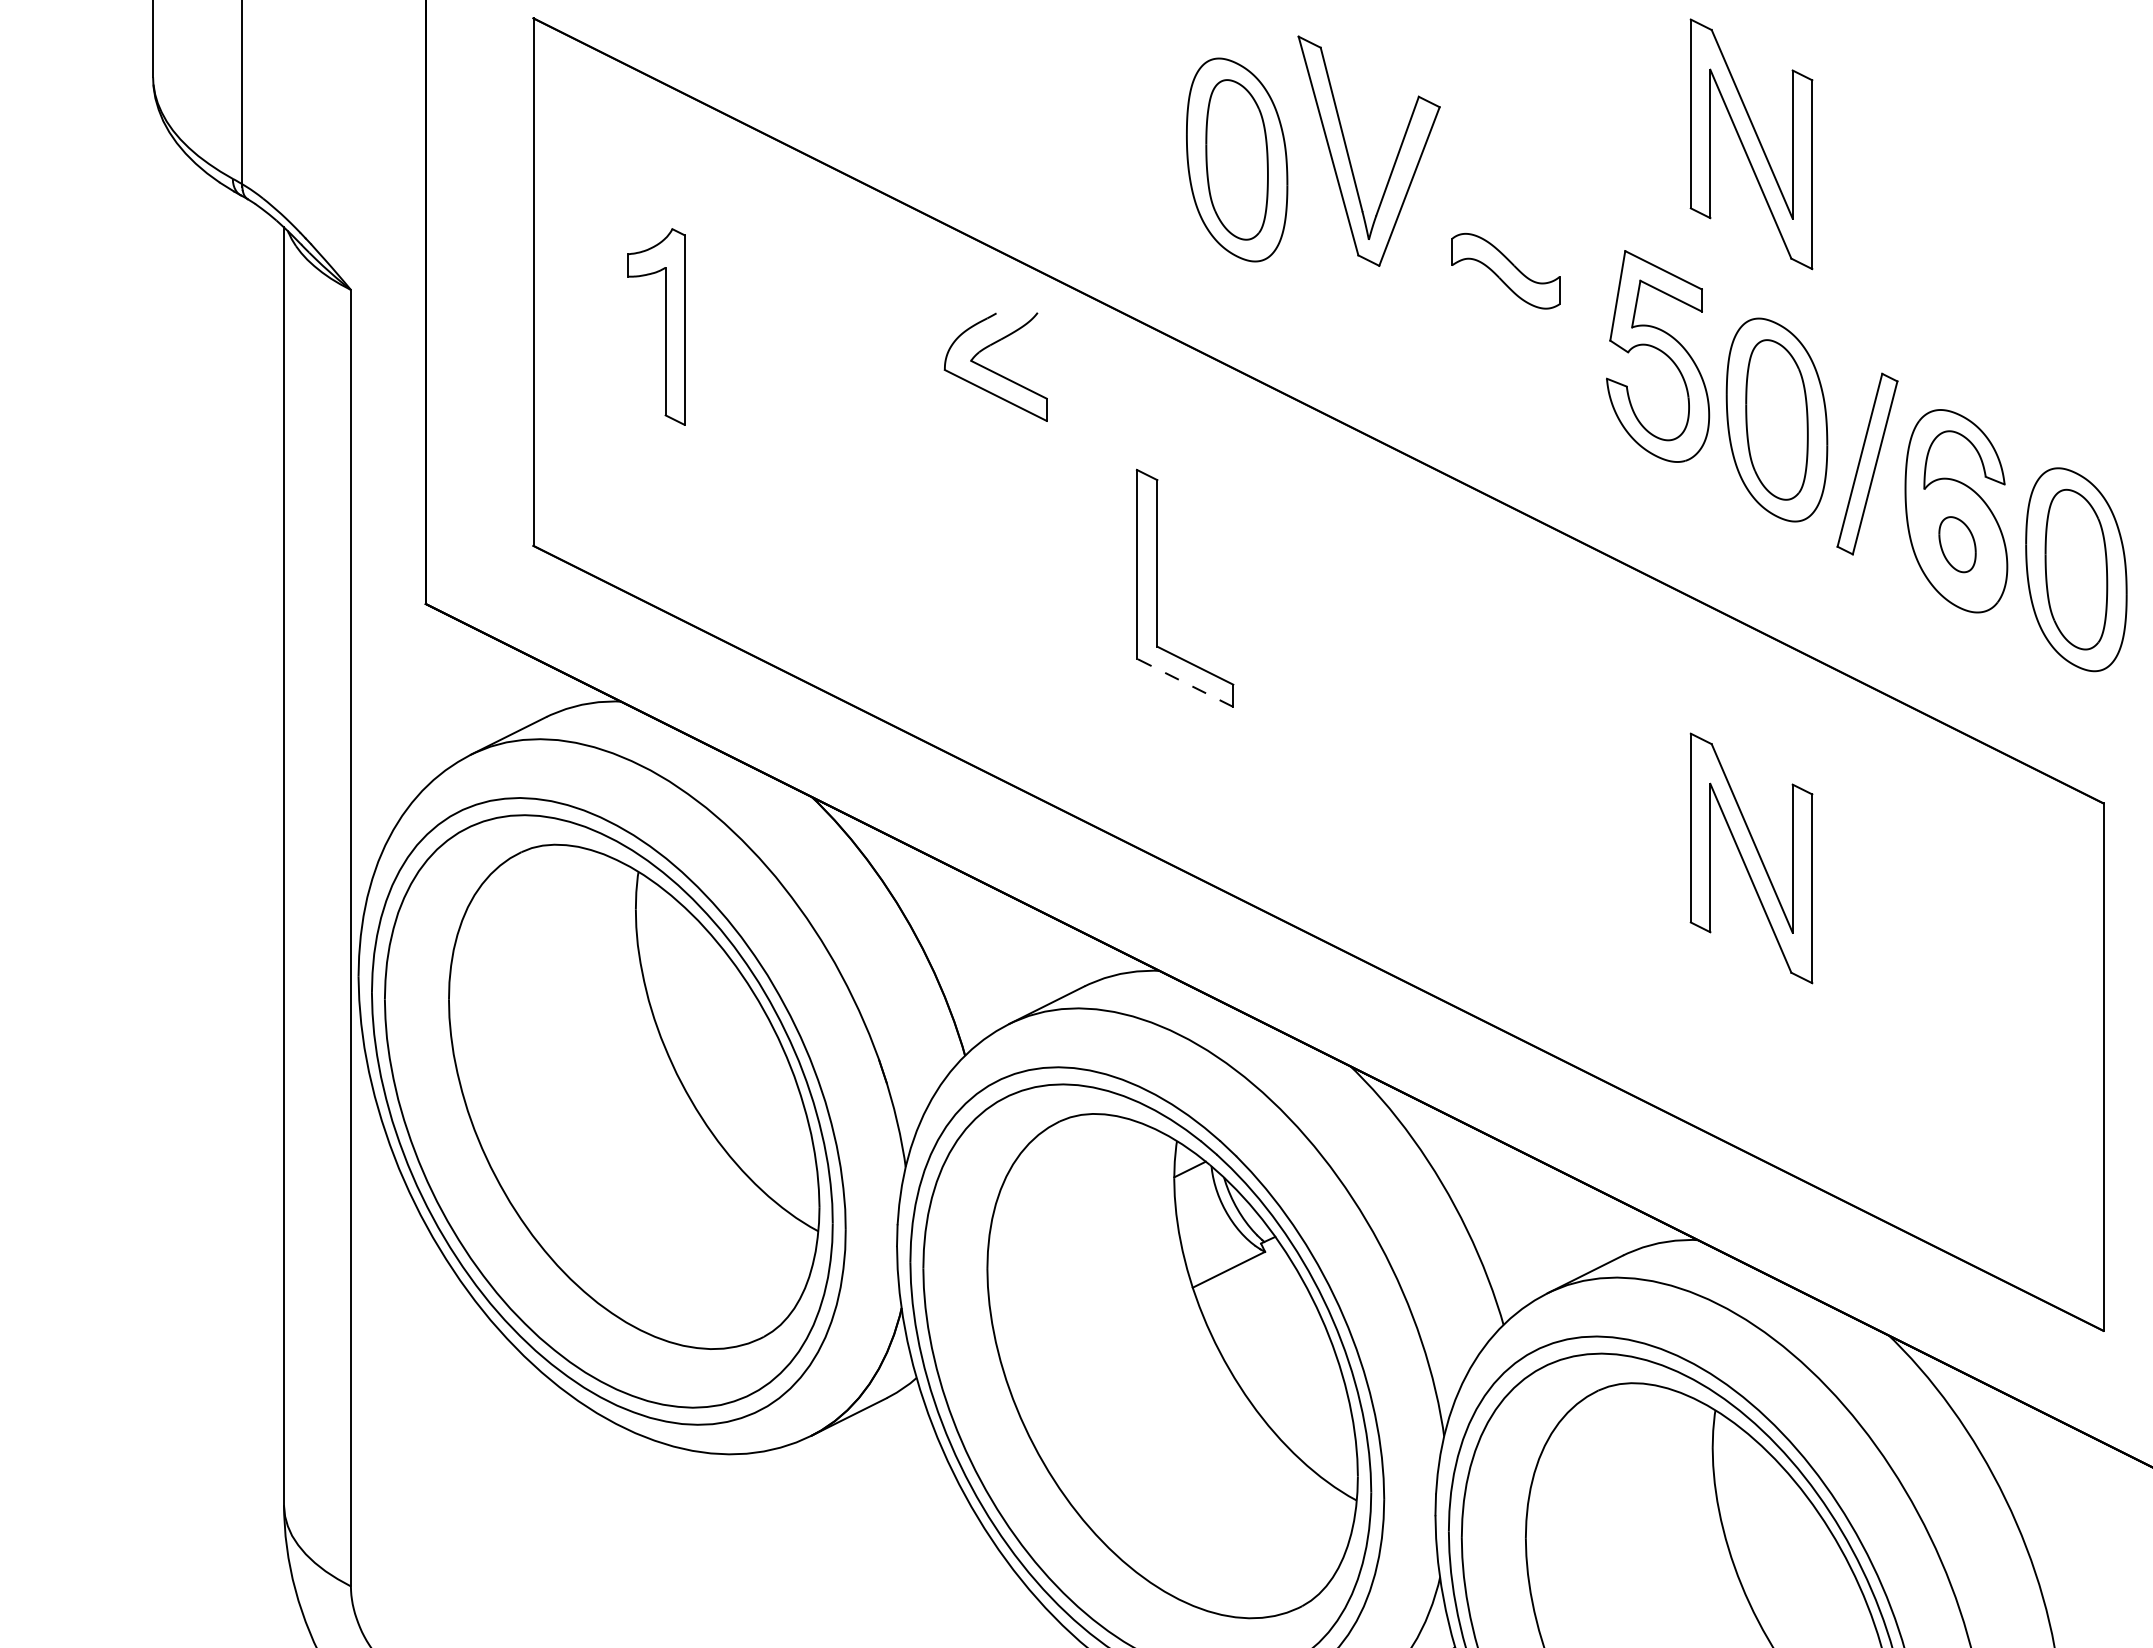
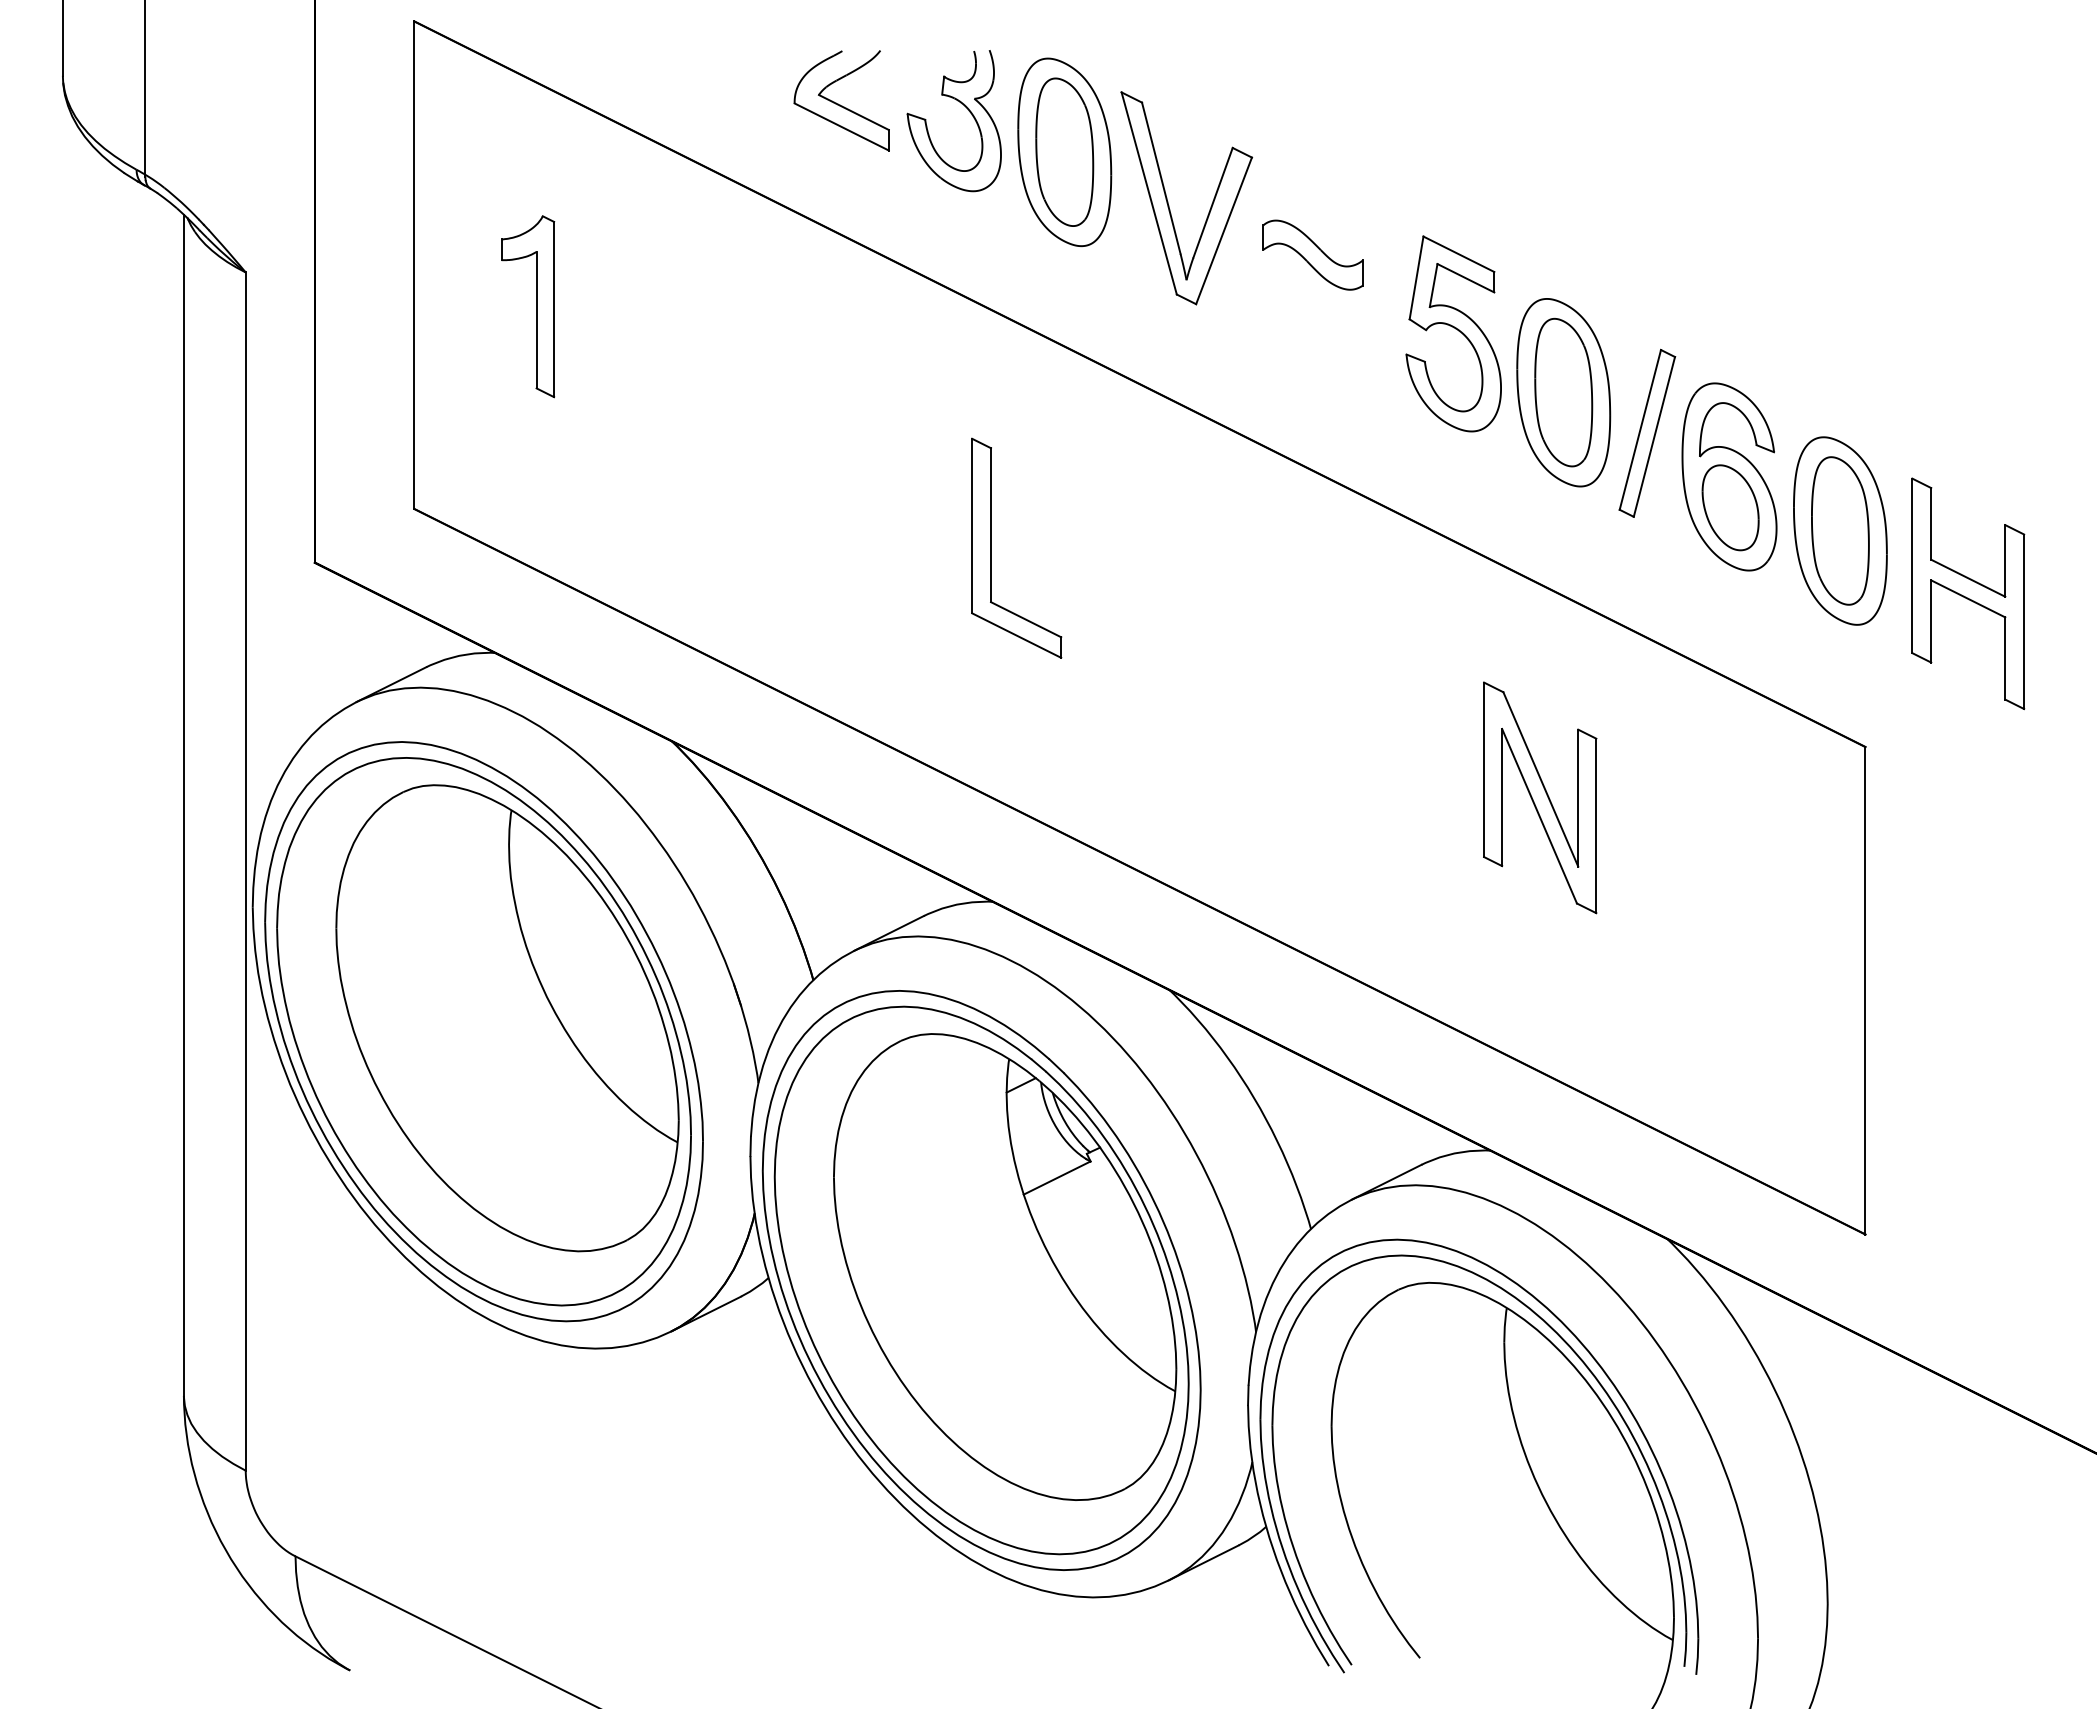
part: (1134, 116) -> (969, 112), added
part: (1751, 143) -> (1540, 137), removed
part: (1349, 154) -> (1168, 201), moved
part: (995, 366) -> (841, 100), moved
part: (1957, 544) -> (1730, 507), size x1.67
line: (1184, 682) -> (1016, 635), dashed -> solid

